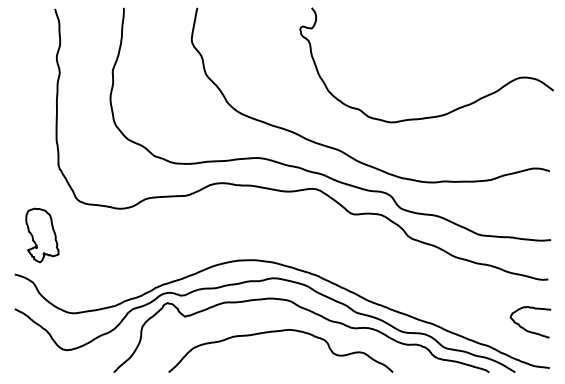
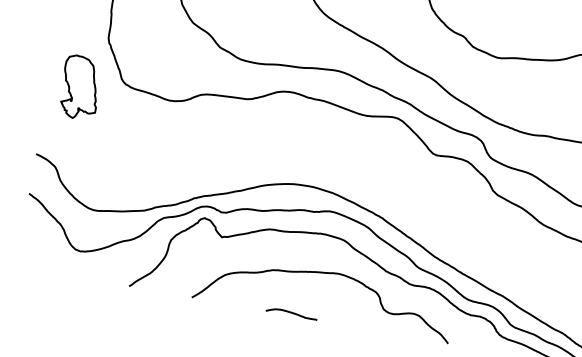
part: (42, 235) -> (80, 87), moved
curve: (255, 370) -> (291, 313), added

